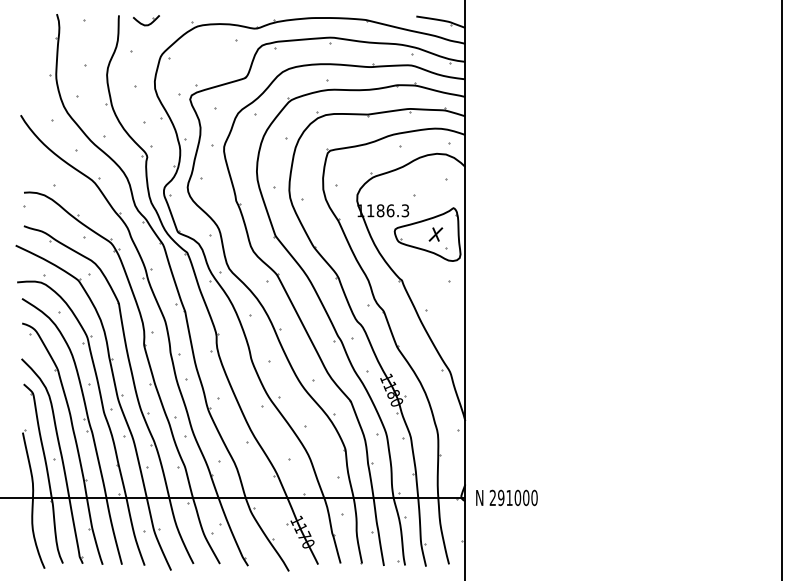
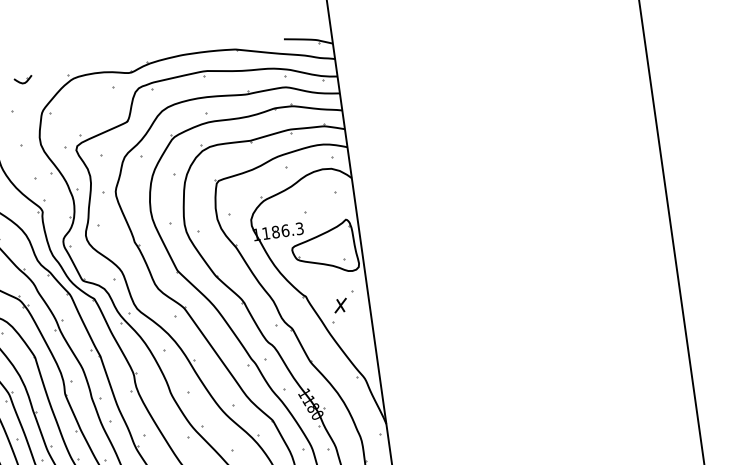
part: (146, 20) -> (23, 79), size x0.7
part: (435, 234) -> (340, 305), moved

